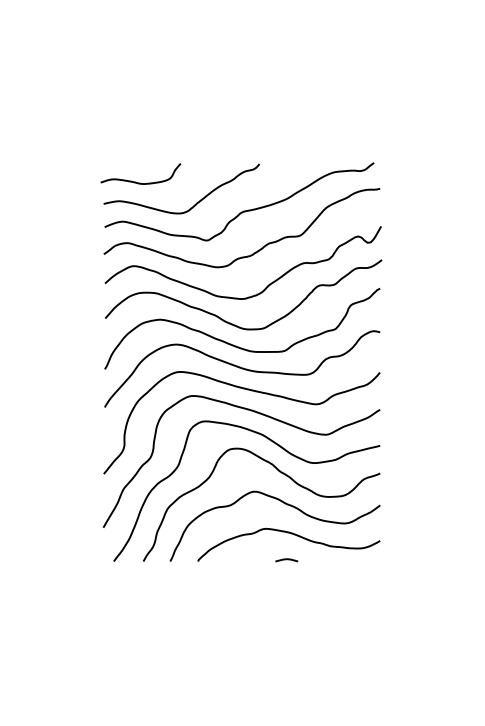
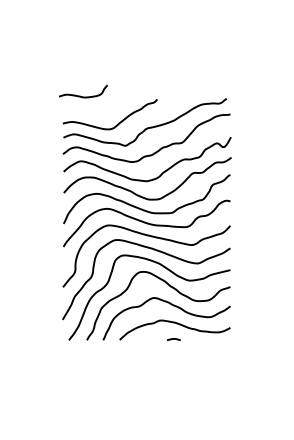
curve: (136, 180) -> (80, 95), moved

